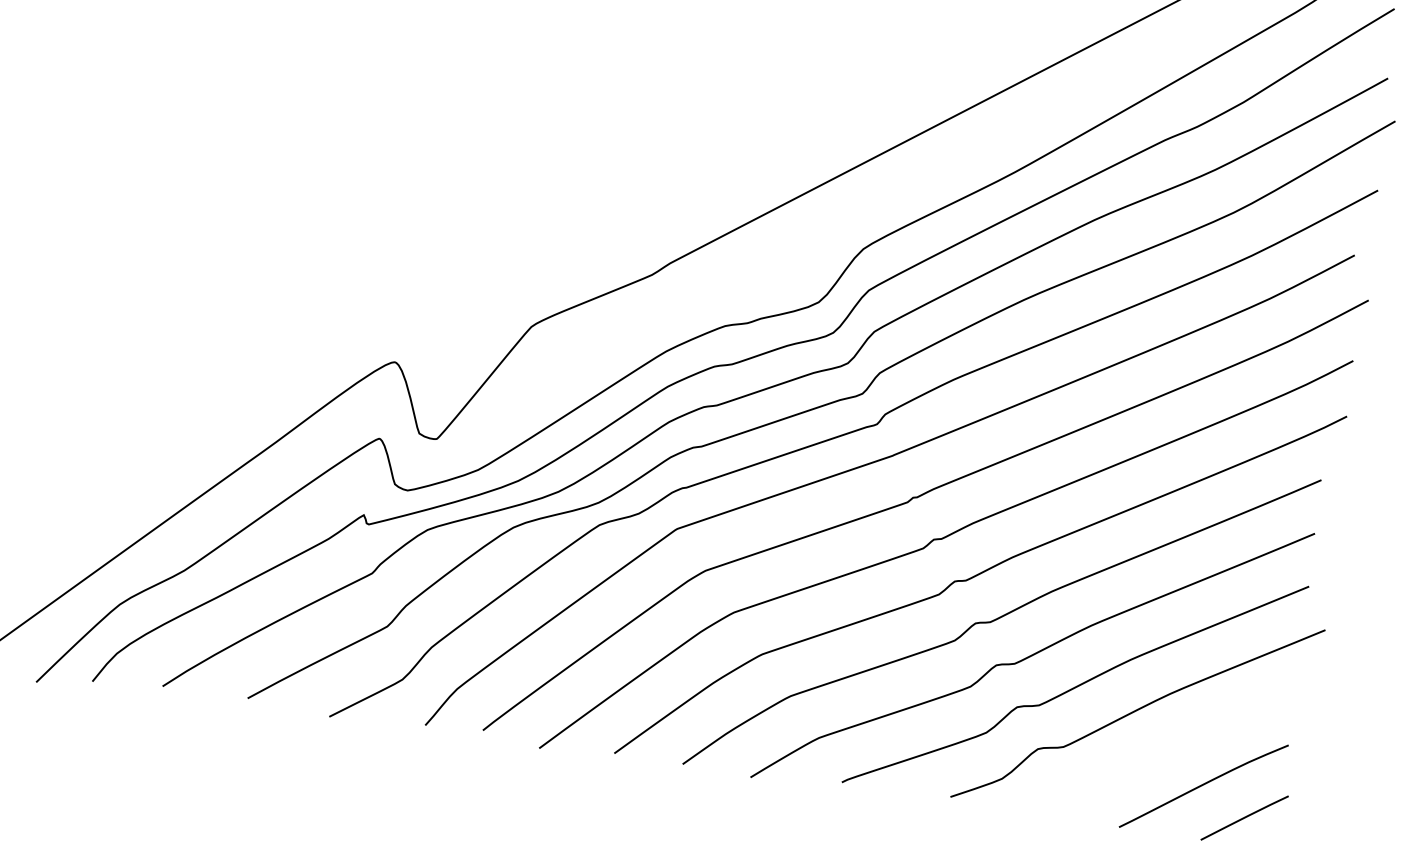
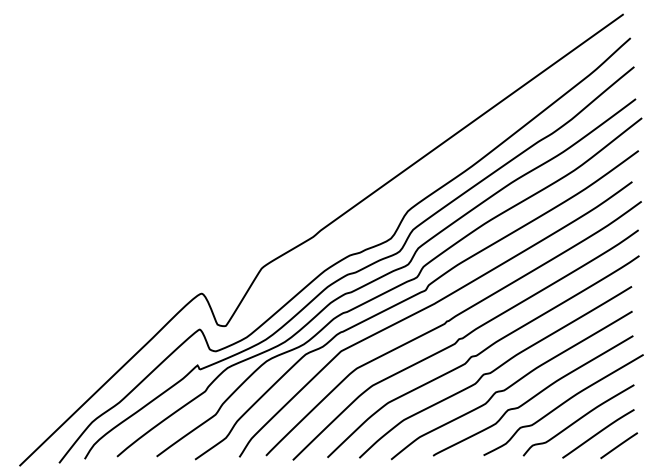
curve: (1165, 751) -> (578, 420), added

